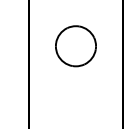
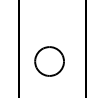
part: (75, 46) -> (49, 61), moved

